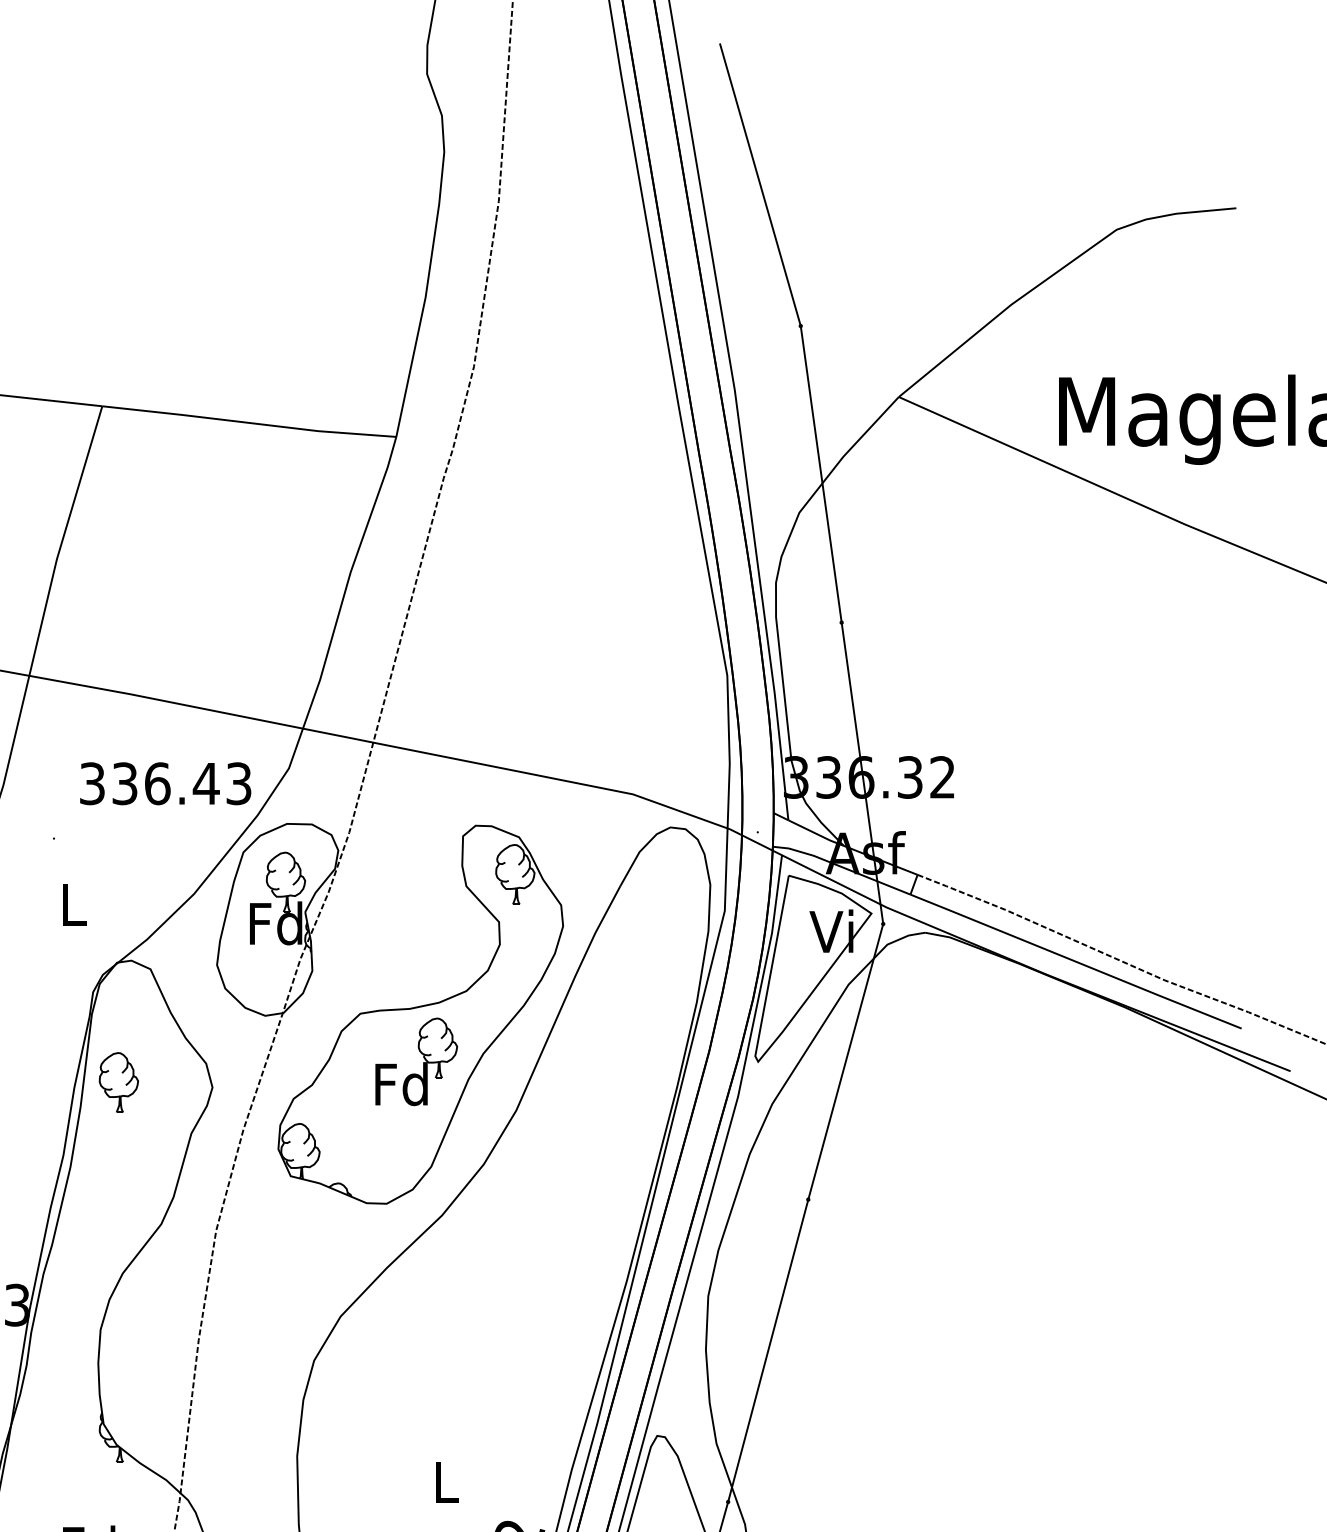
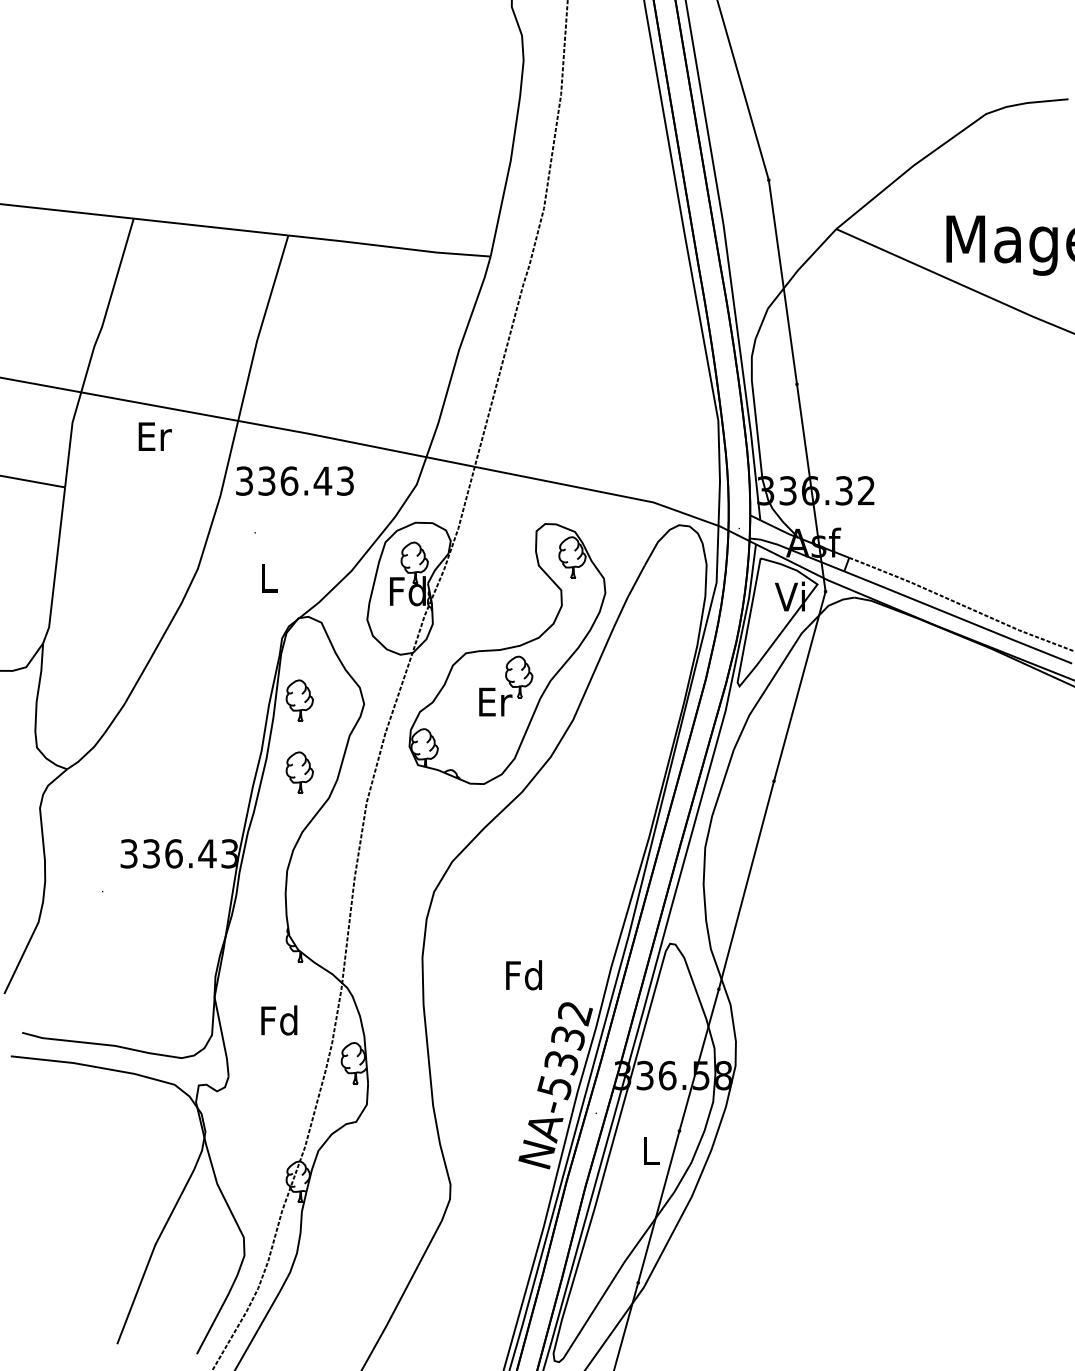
text: (164, 782) -> (294, 480), moved
text: (401, 1083) -> (494, 701), Fd -> Er
part: (118, 1186) -> (299, 772), added
text: (445, 1482) -> (524, 975), L -> Fd

